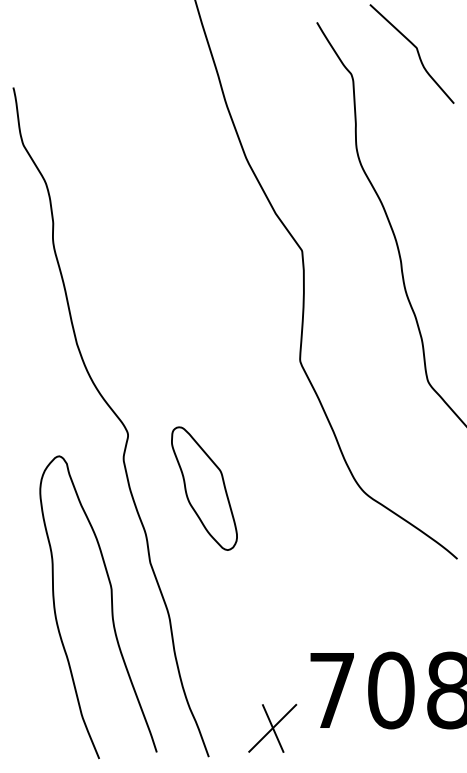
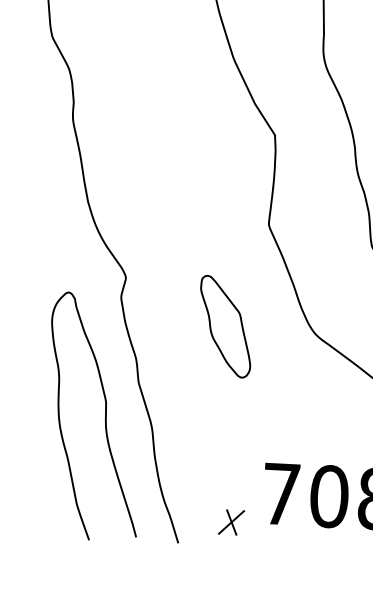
part: (204, 488) -> (225, 326), moved
part: (272, 727) -> (231, 521), size x0.62

